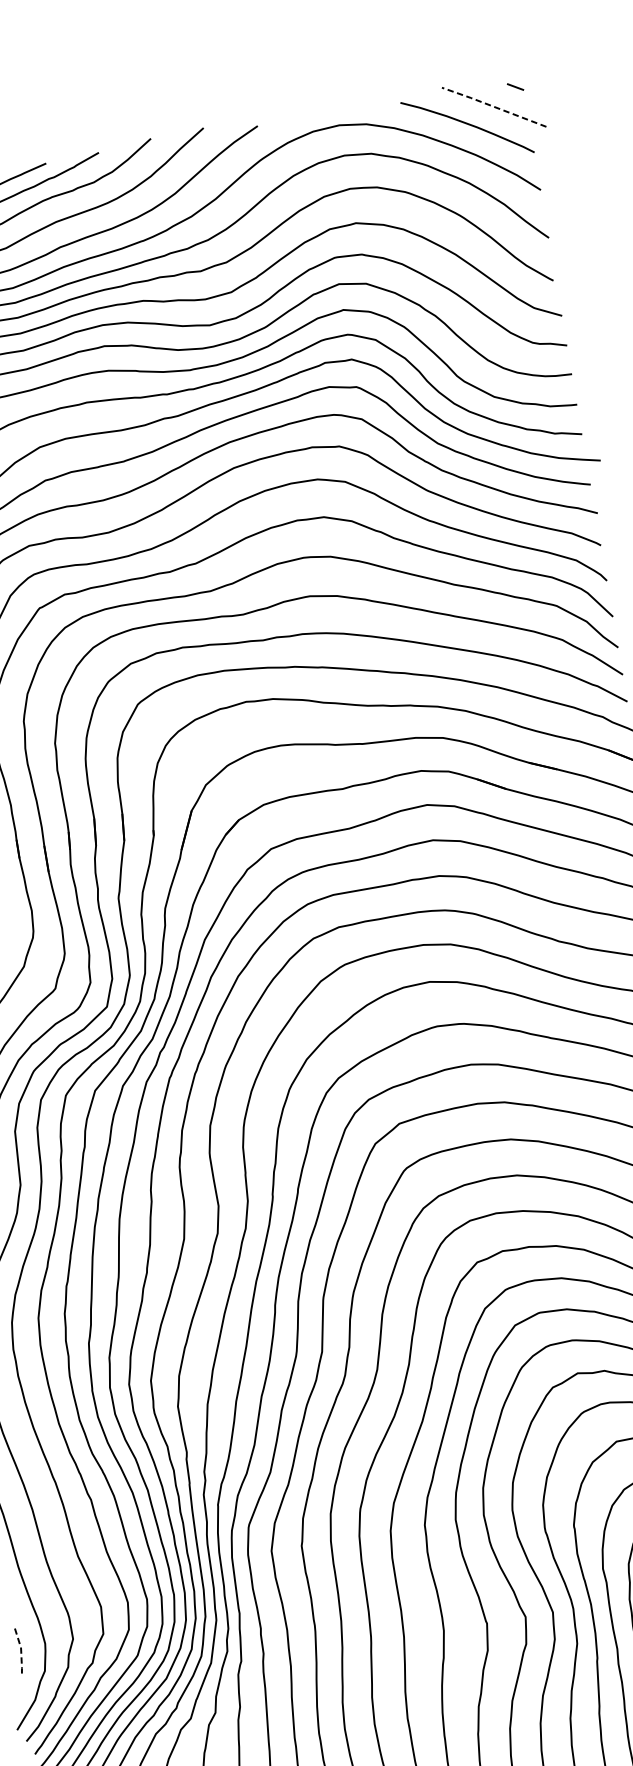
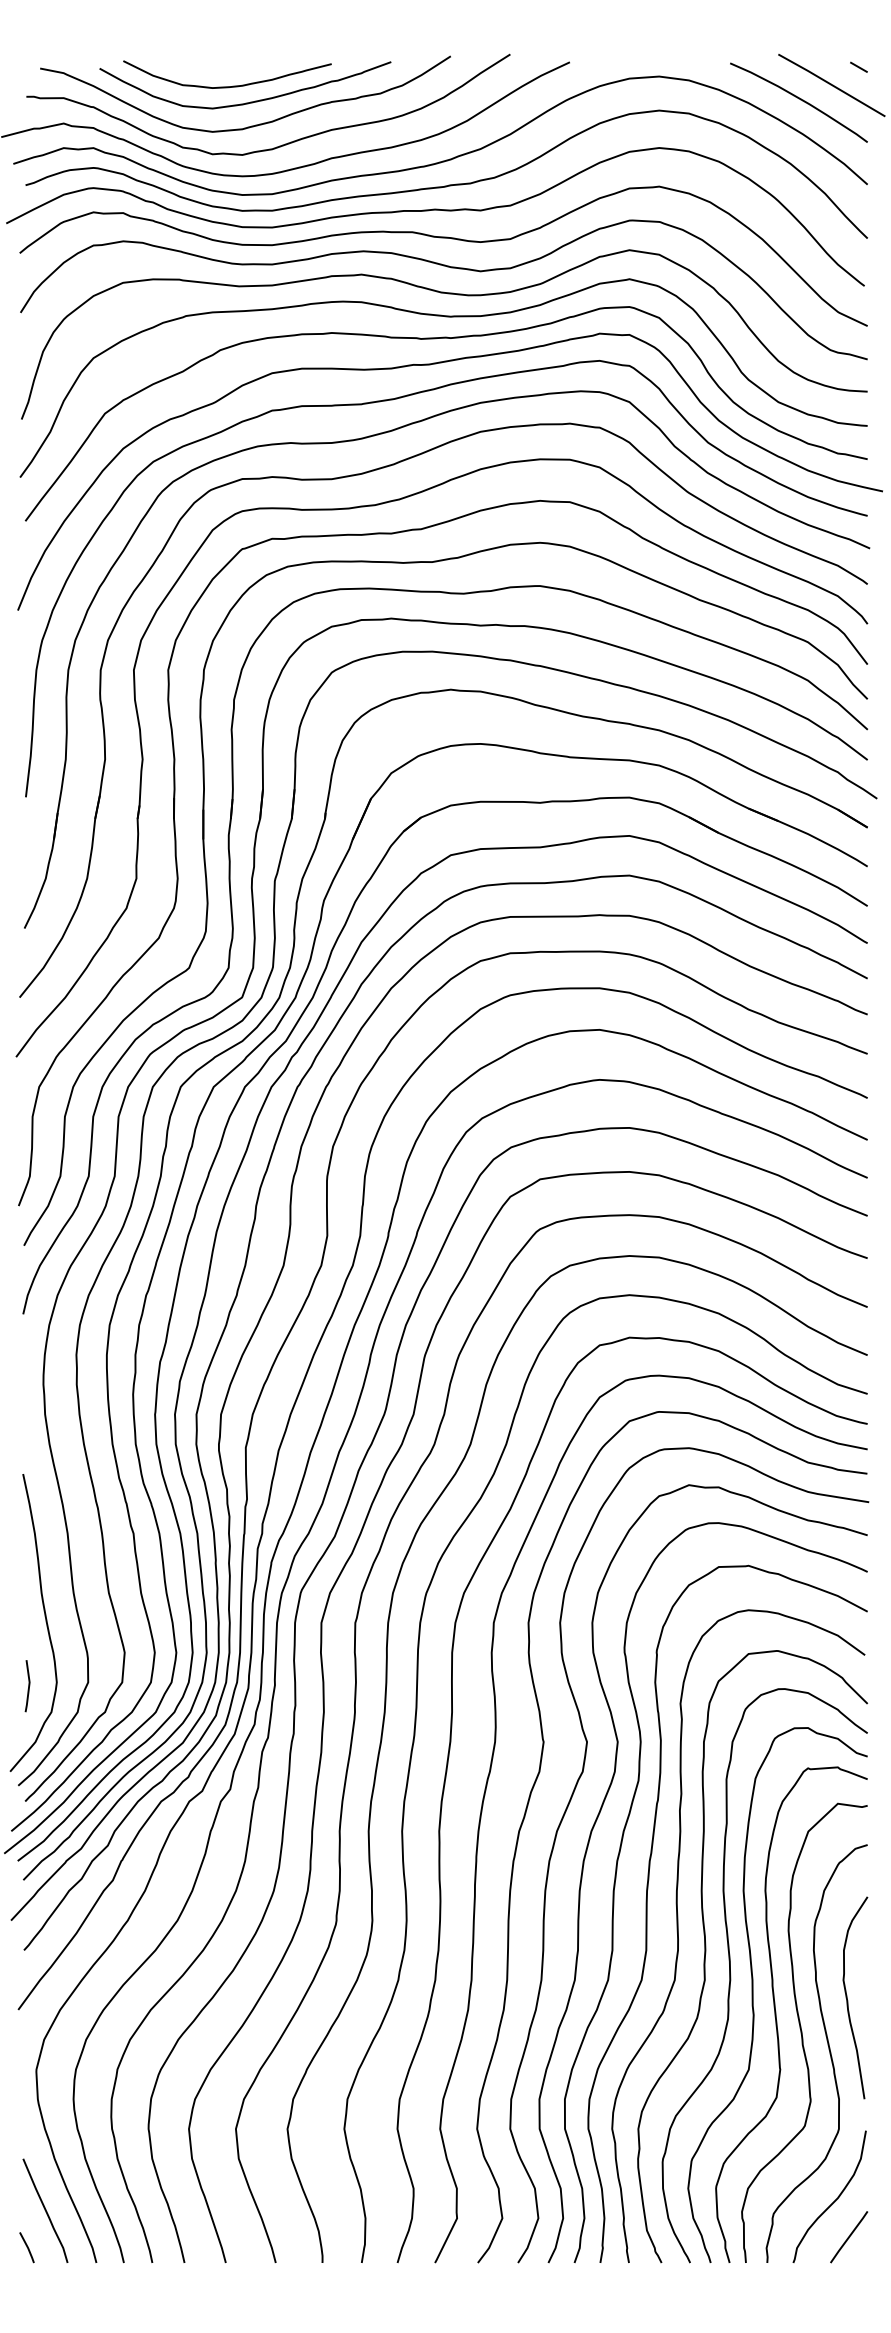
line: (493, 106) -> (831, 84), dashed -> solid
line: (21, 1651) -> (29, 1686), dashed -> solid

